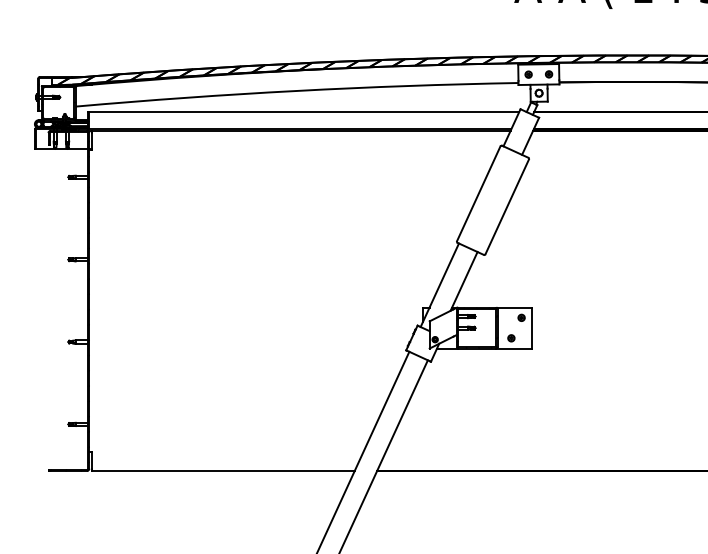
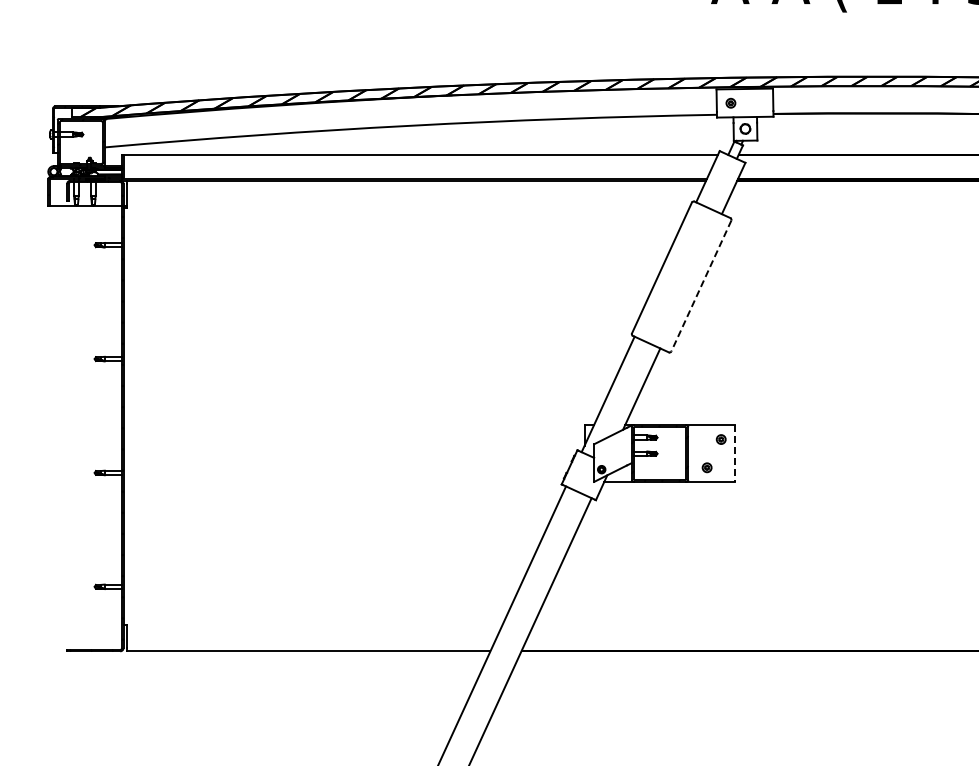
part: (548, 74) -> (758, 102), removed
line: (507, 207) -> (701, 286), solid -> dashed
line: (531, 328) -> (735, 454), solid -> dashed

